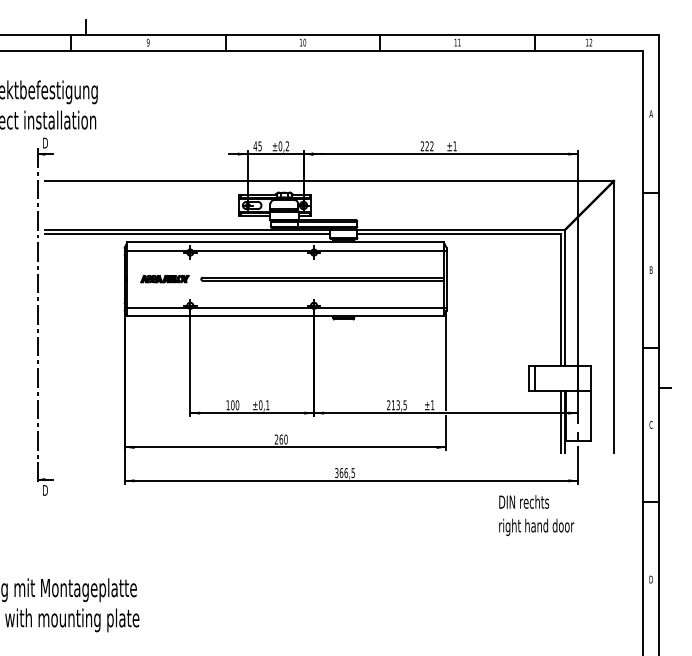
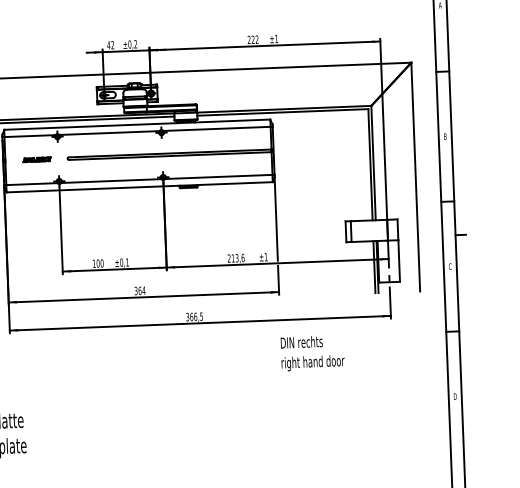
text: (259, 146) -> (112, 45), 45 -> 42
part: (164, 278) -> (36, 159), size x0.7
text: (404, 405) -> (242, 258), 213,5 -> 213,6
text: (280, 439) -> (139, 290), 260 -> 364
text: (536, 515) -> (312, 353), moved

